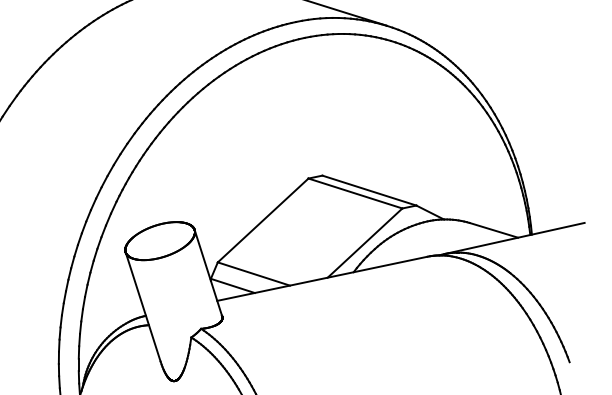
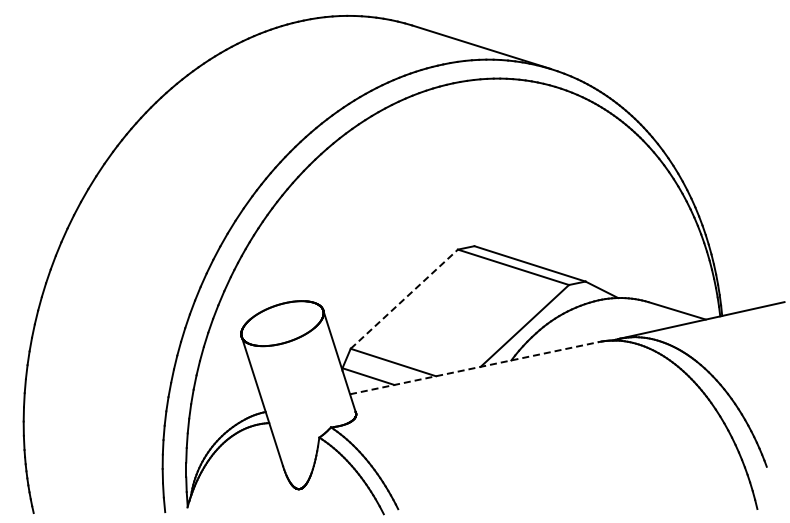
line: (263, 219) -> (404, 298), solid -> dashed
line: (322, 279) -> (474, 368), solid -> dashed

